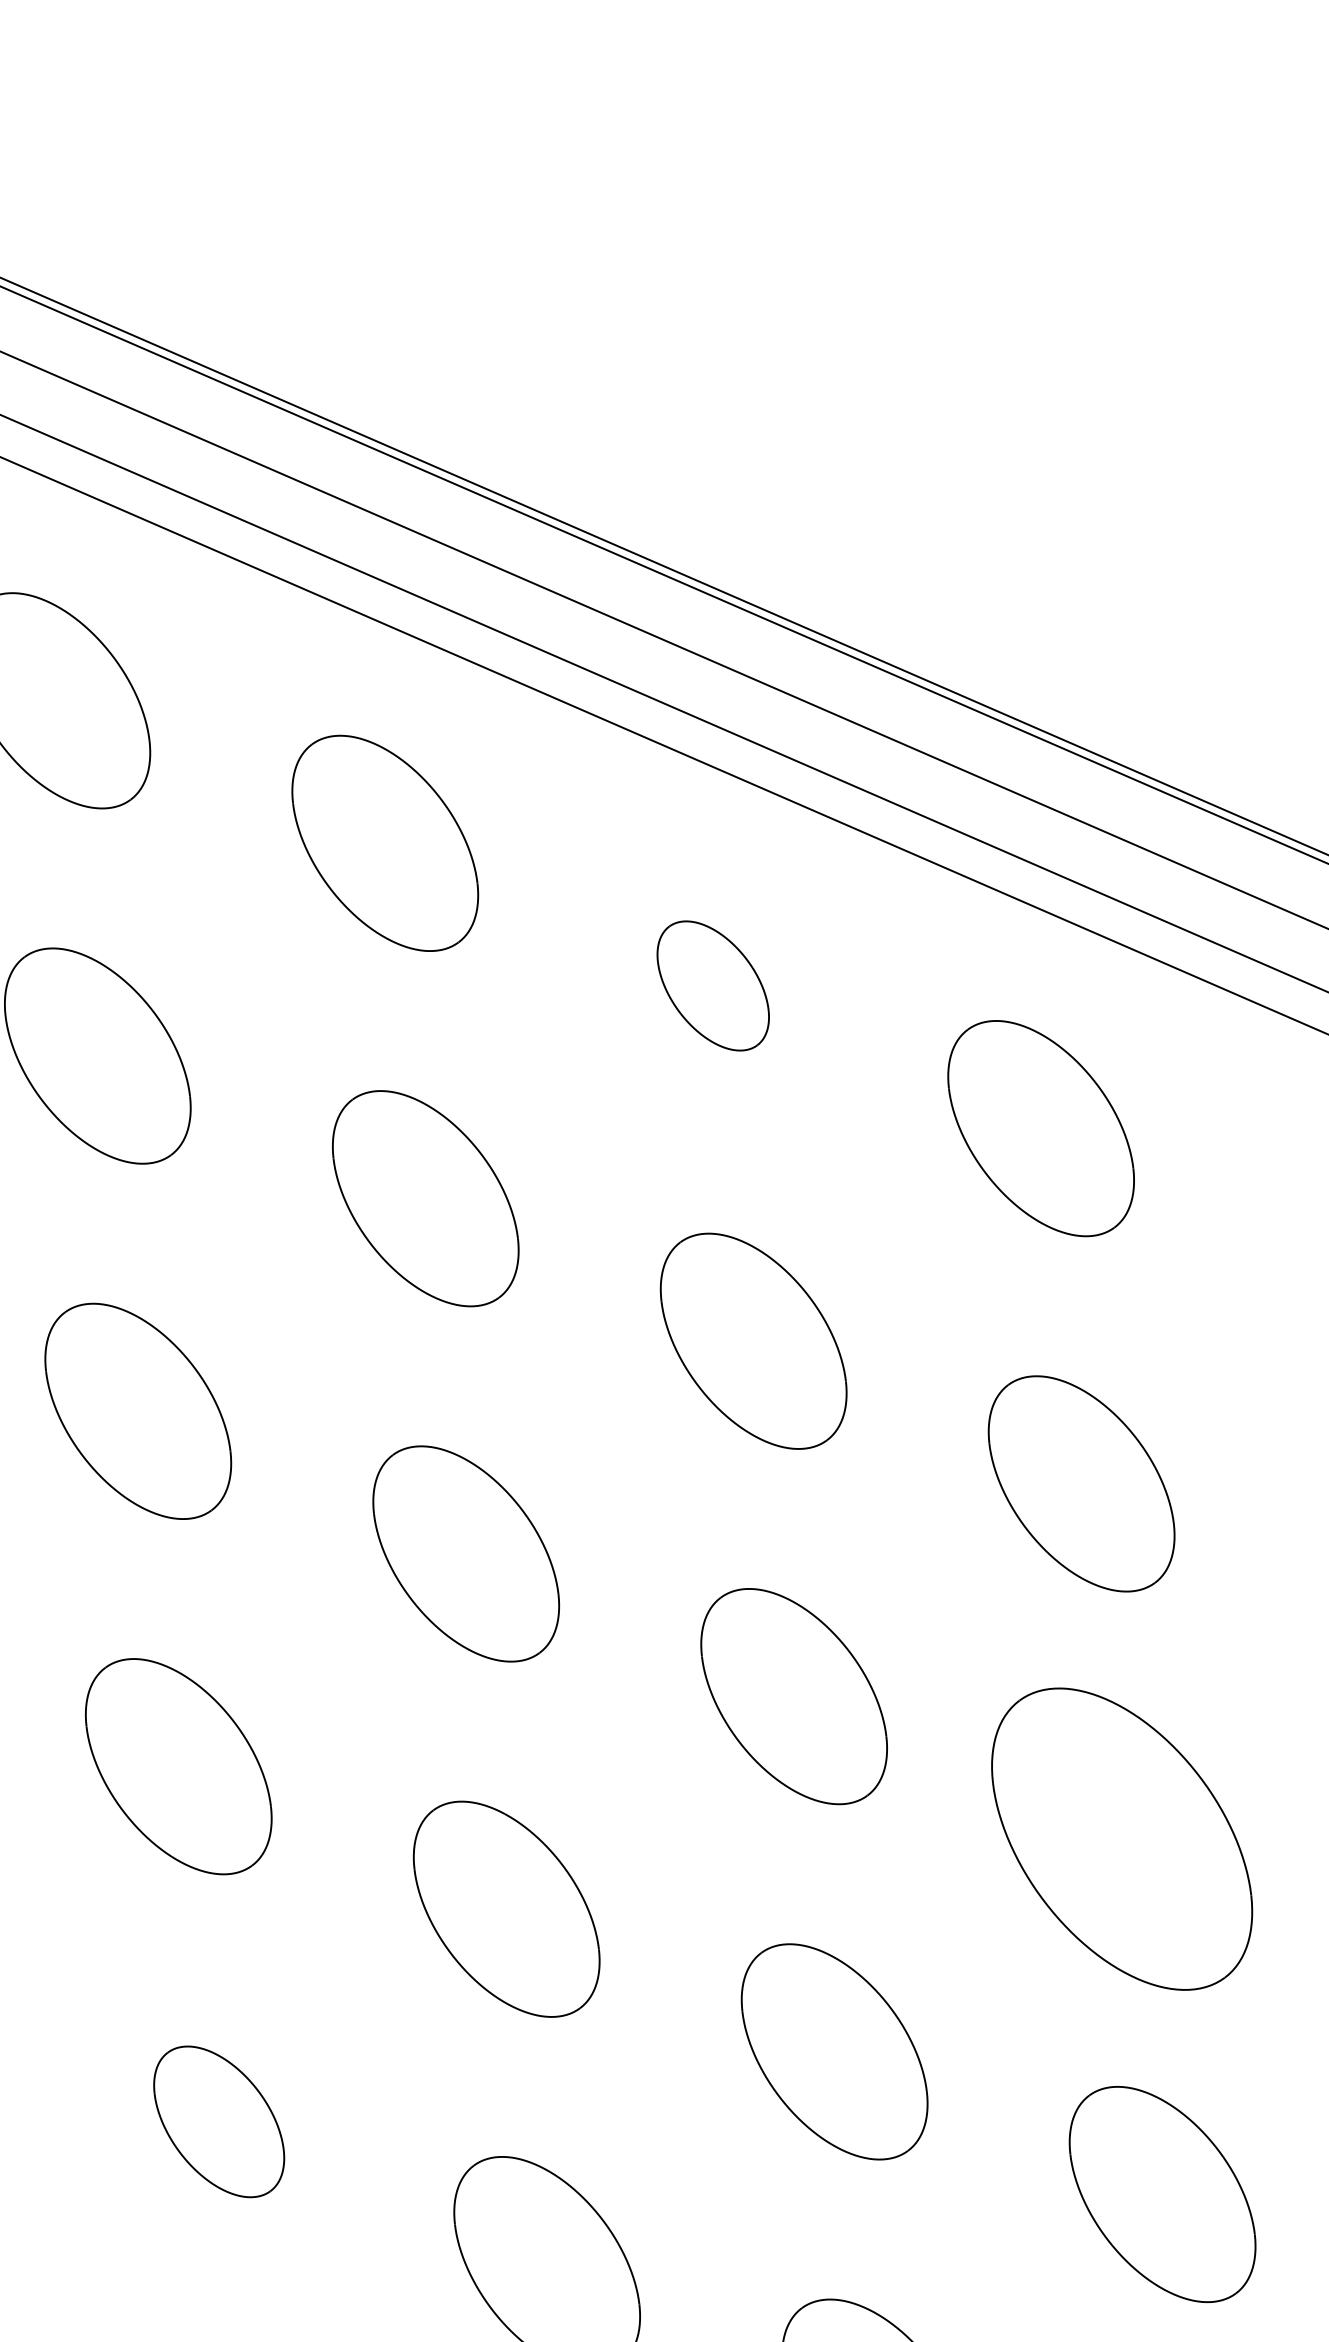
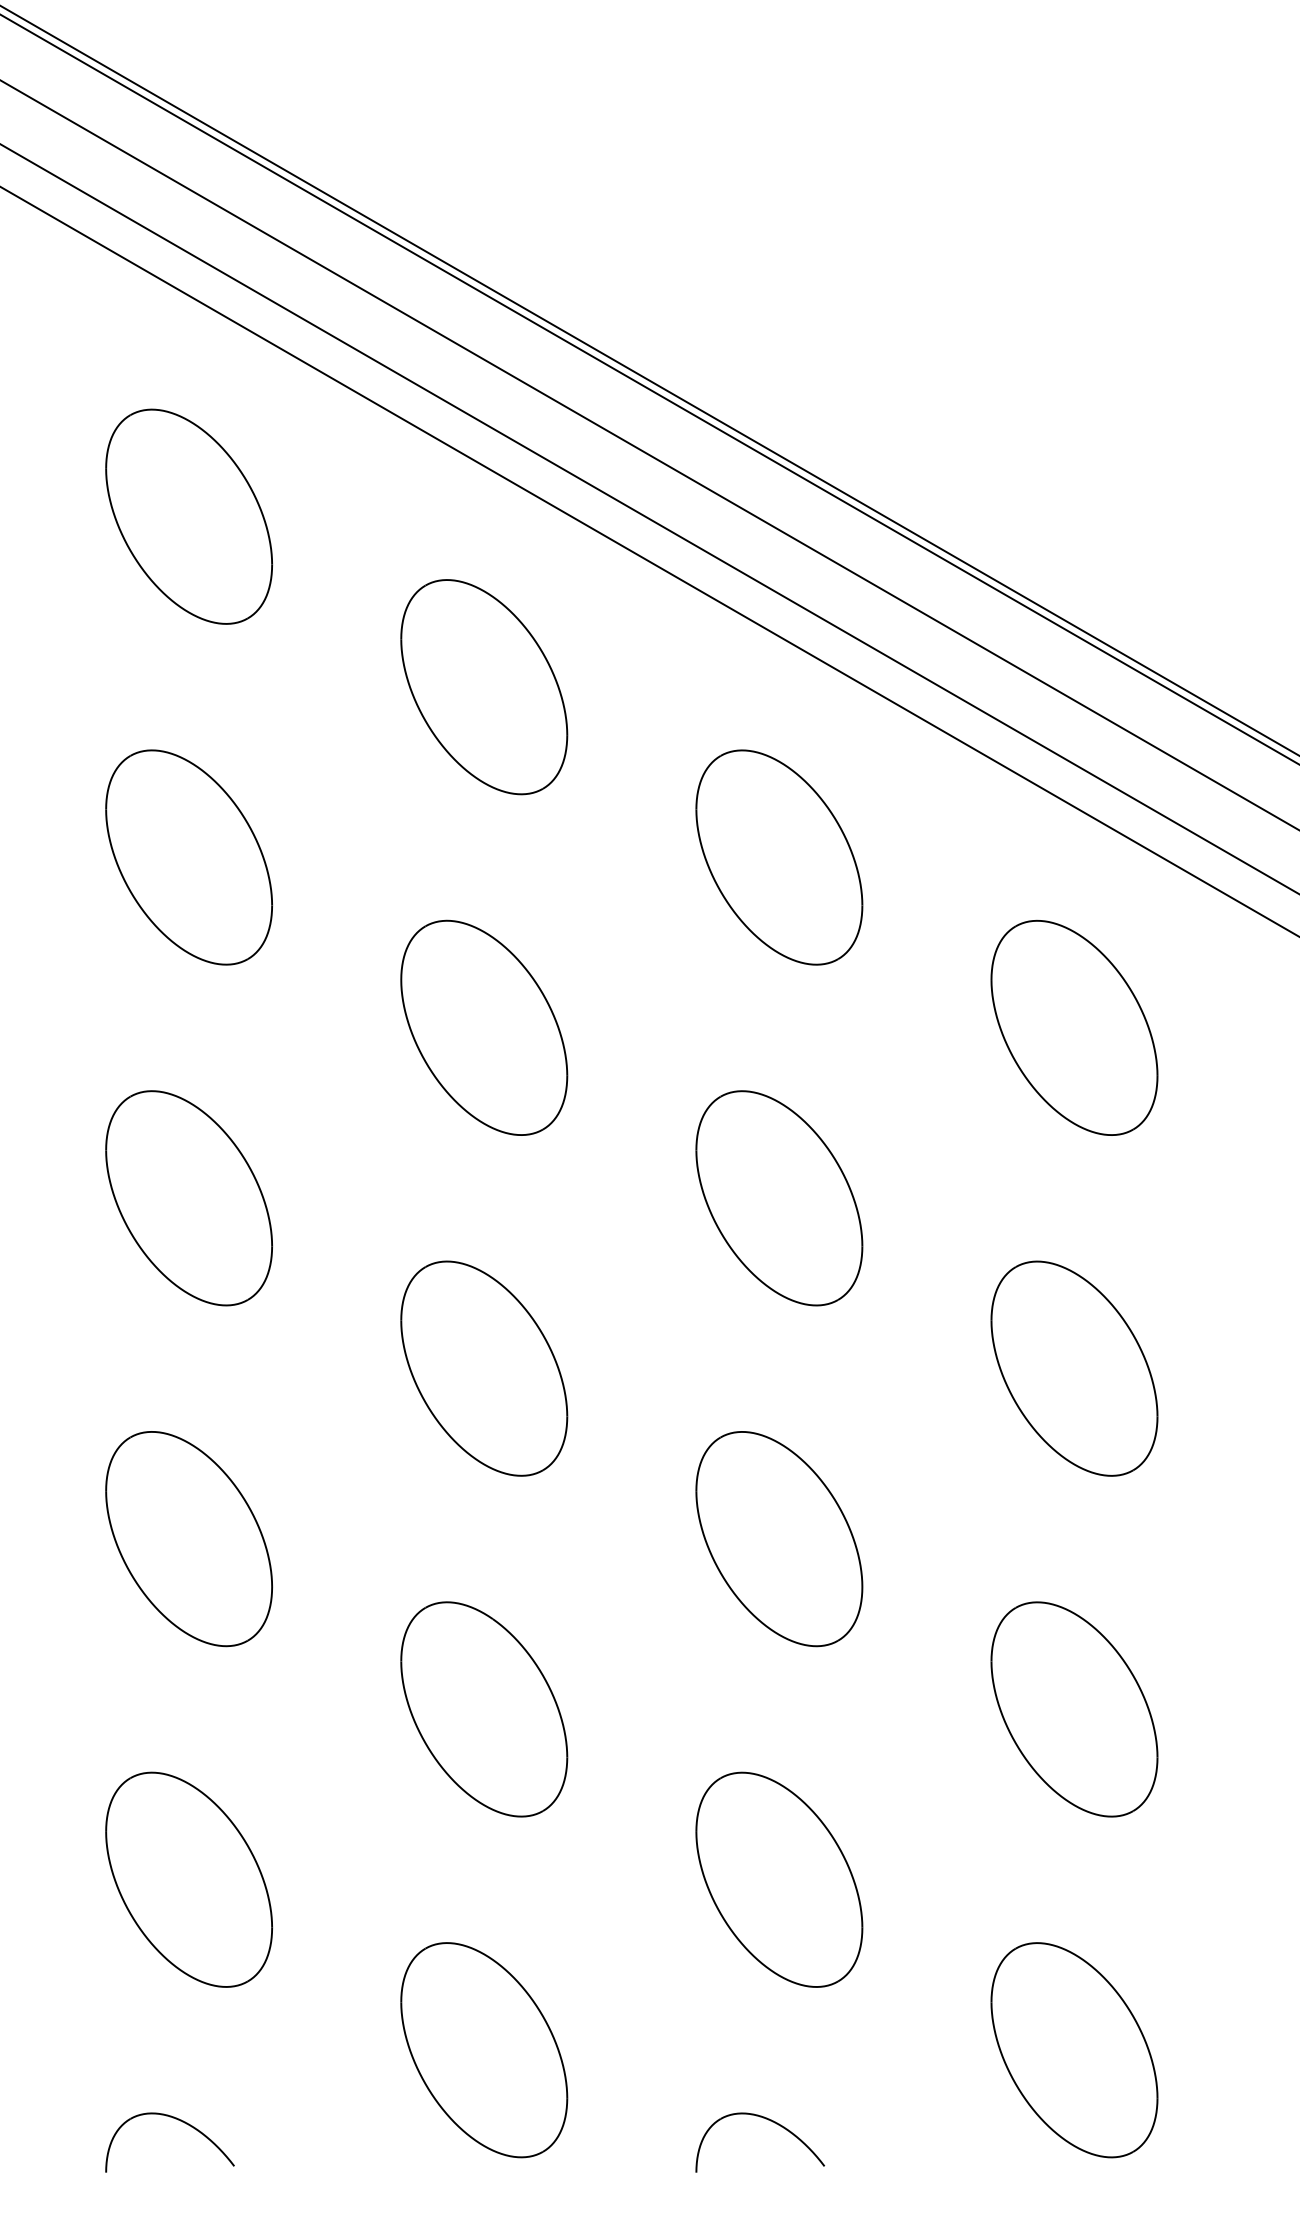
part: (713, 985) -> (779, 857), size x1.67
part: (1122, 1839) -> (1074, 1709), size x0.71
part: (218, 2121) -> (188, 1879), size x1.43

